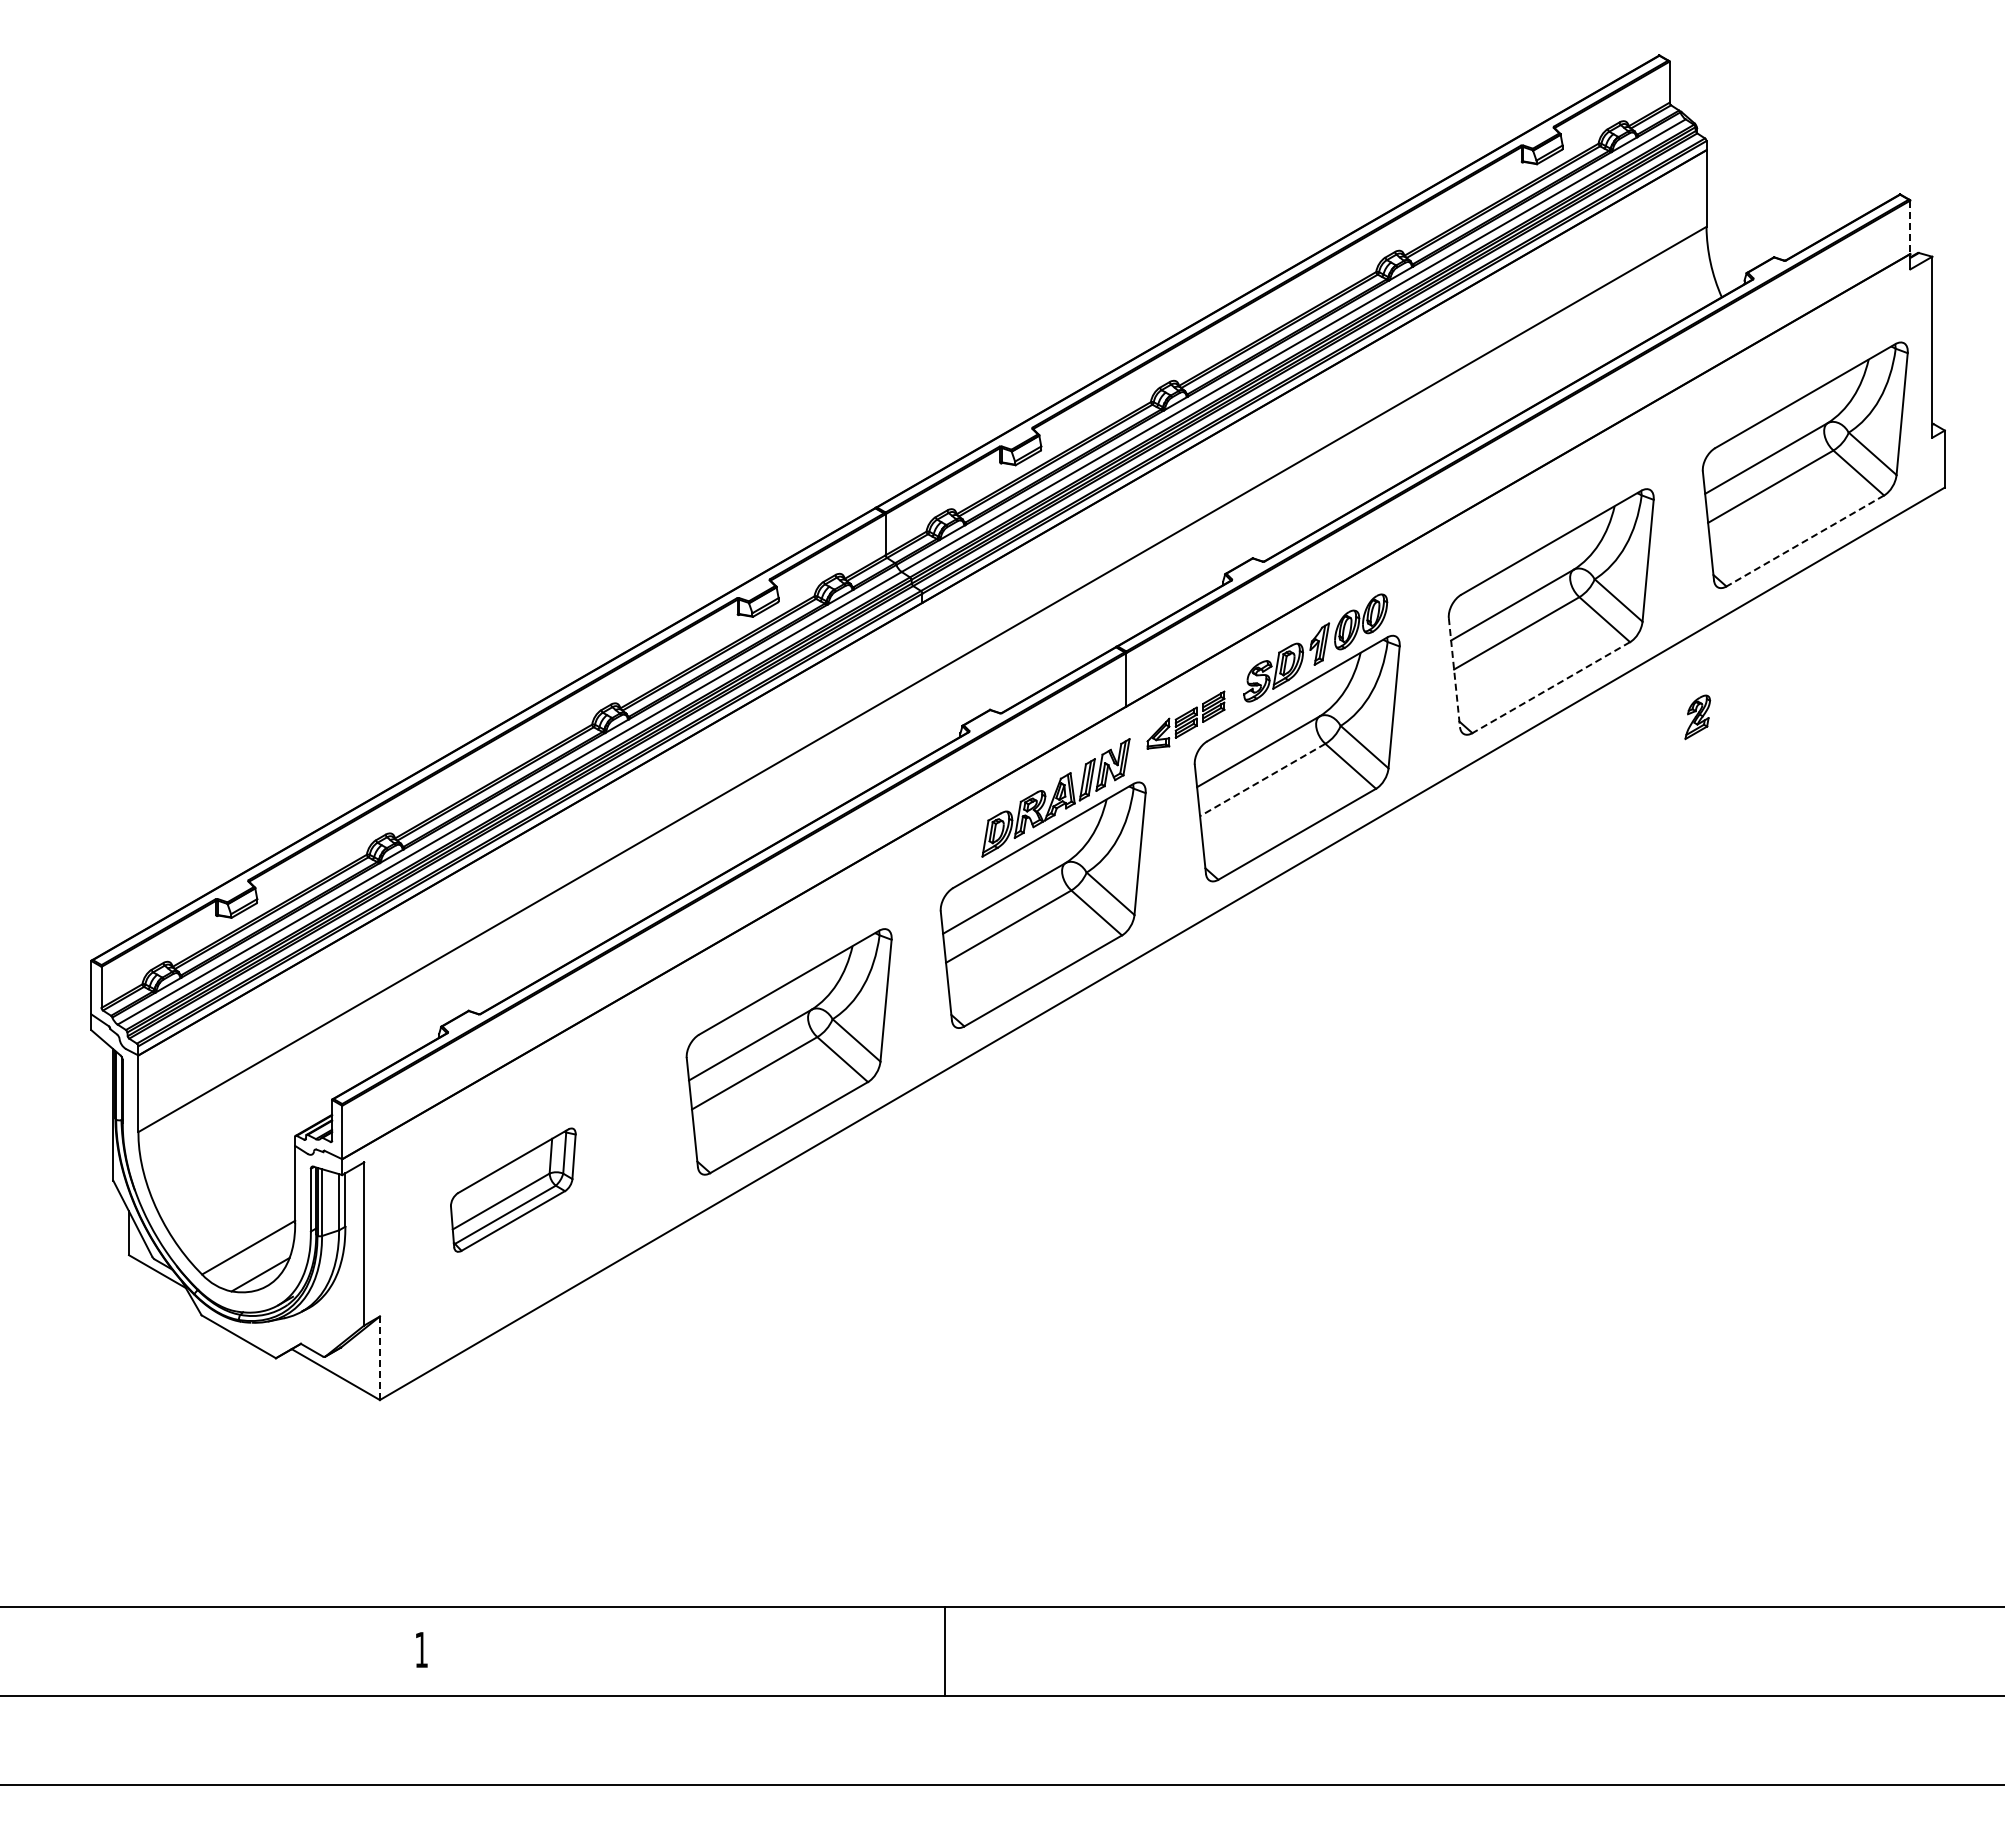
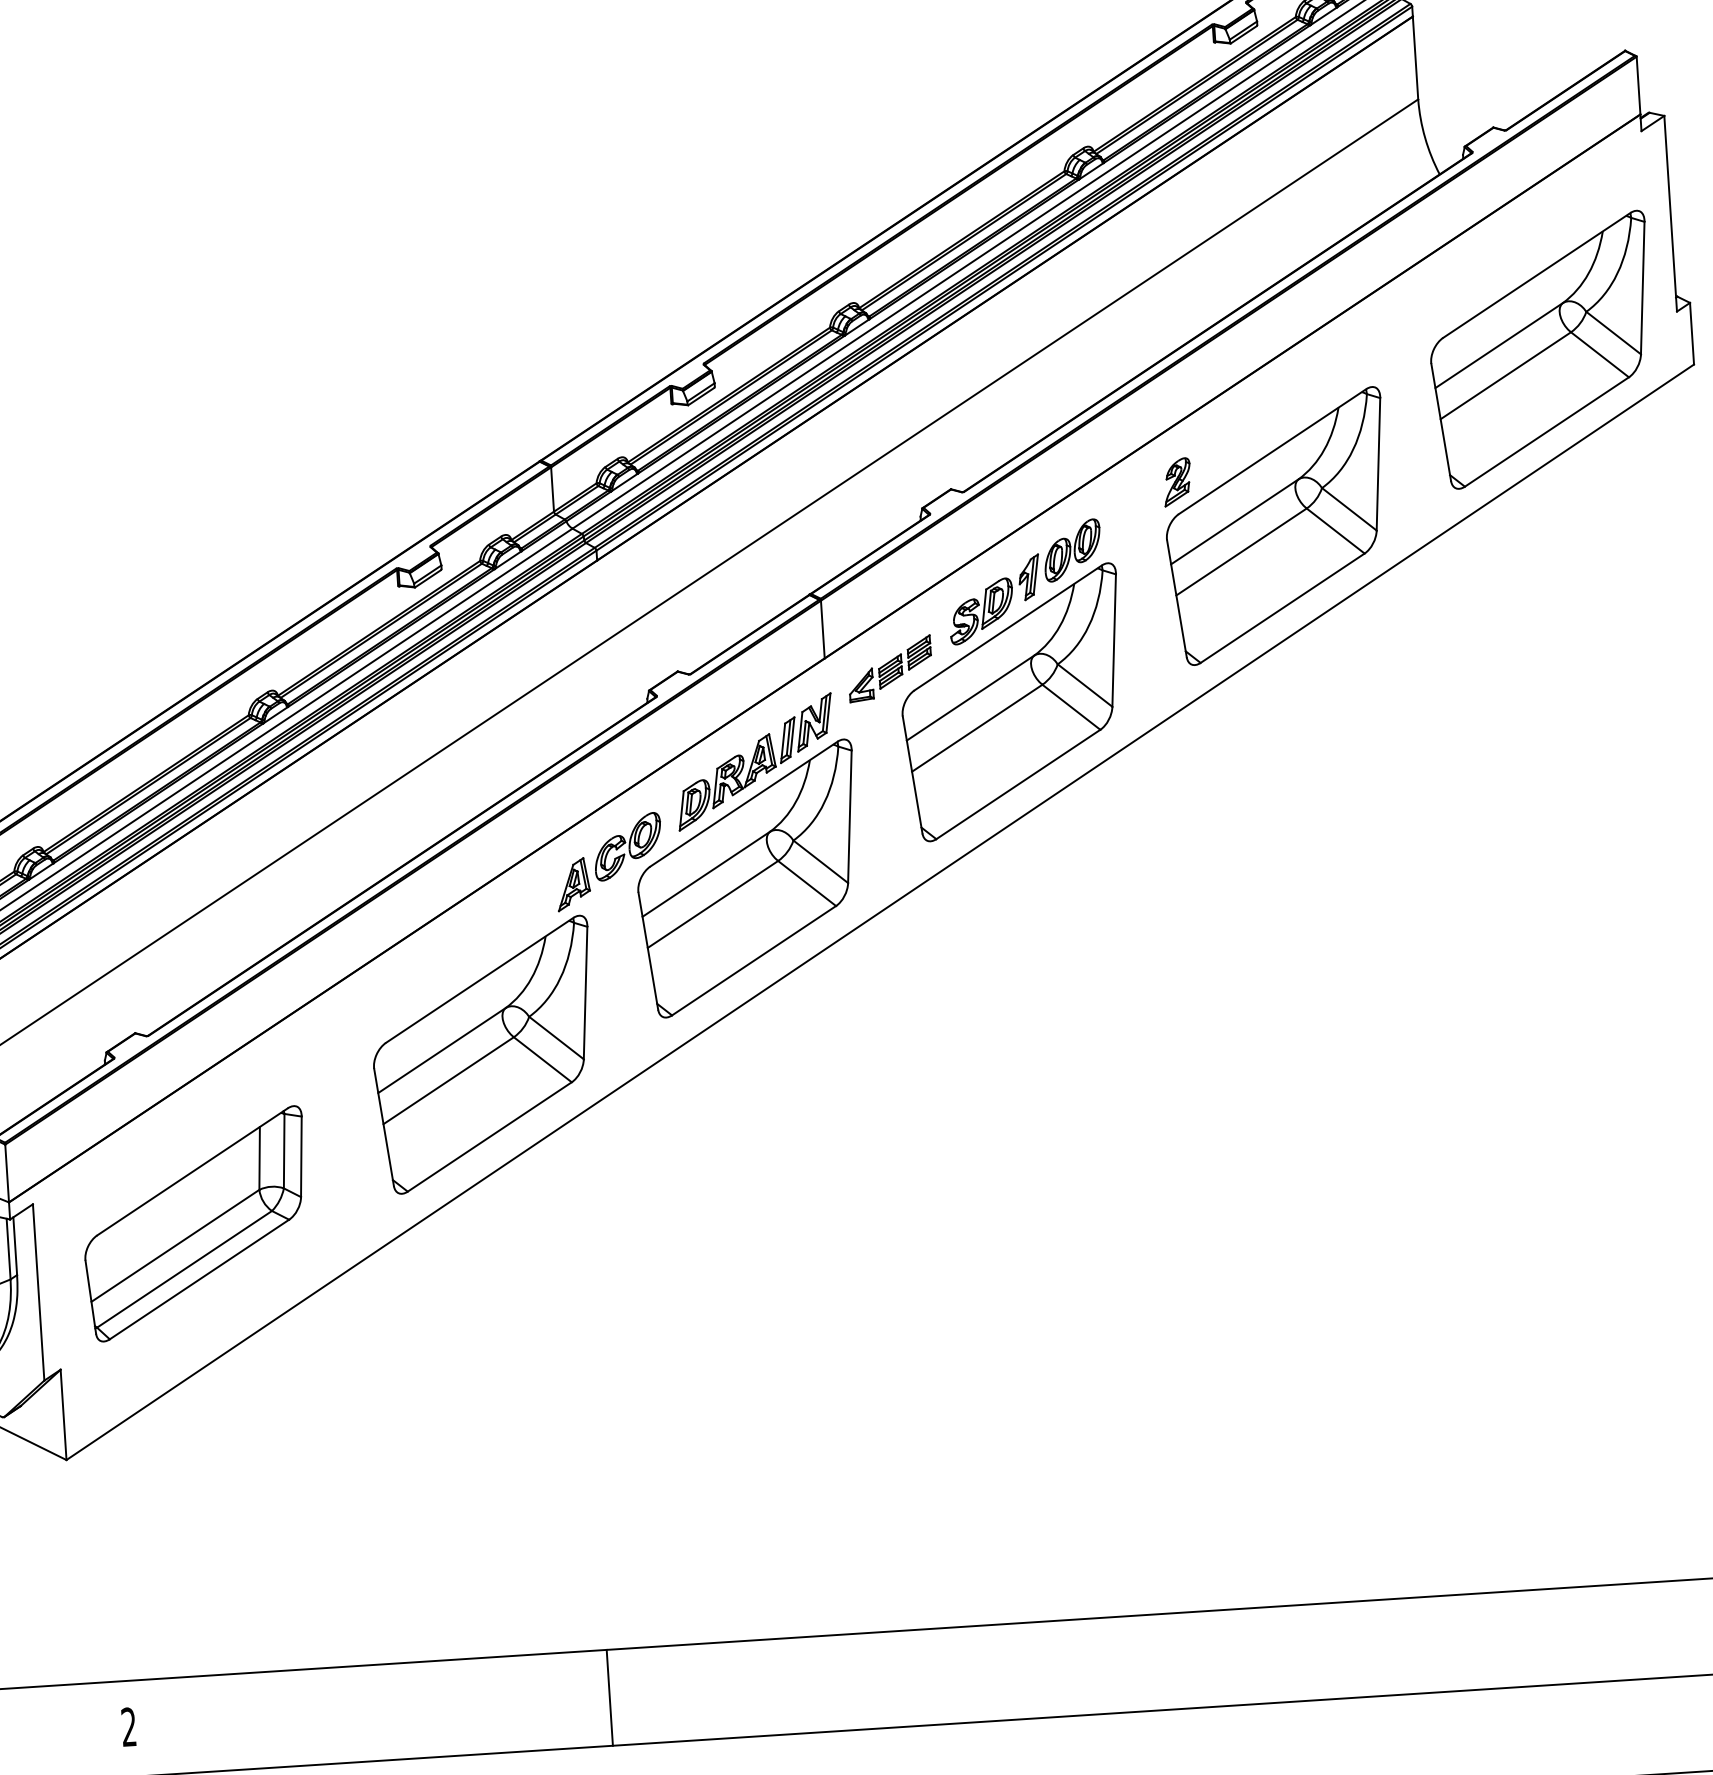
line: (1910, 227) -> (1638, 85), dashed -> solid
line: (1804, 541) -> (1546, 432), dashed -> solid
line: (1454, 672) -> (1177, 598), dashed -> solid
line: (1550, 687) -> (1281, 608), dashed -> solid
part: (1697, 717) -> (1177, 482), moved
line: (1262, 780) -> (977, 728), dashed -> solid
part: (915, 880) -> (609, 861), added
part: (513, 1189) -> (196, 1223), size x1.67
line: (379, 1358) -> (63, 1415), dashed -> solid
text: (421, 1649) -> (128, 1726), 1 -> 2
line: (945, 1651) -> (609, 1697), moved

